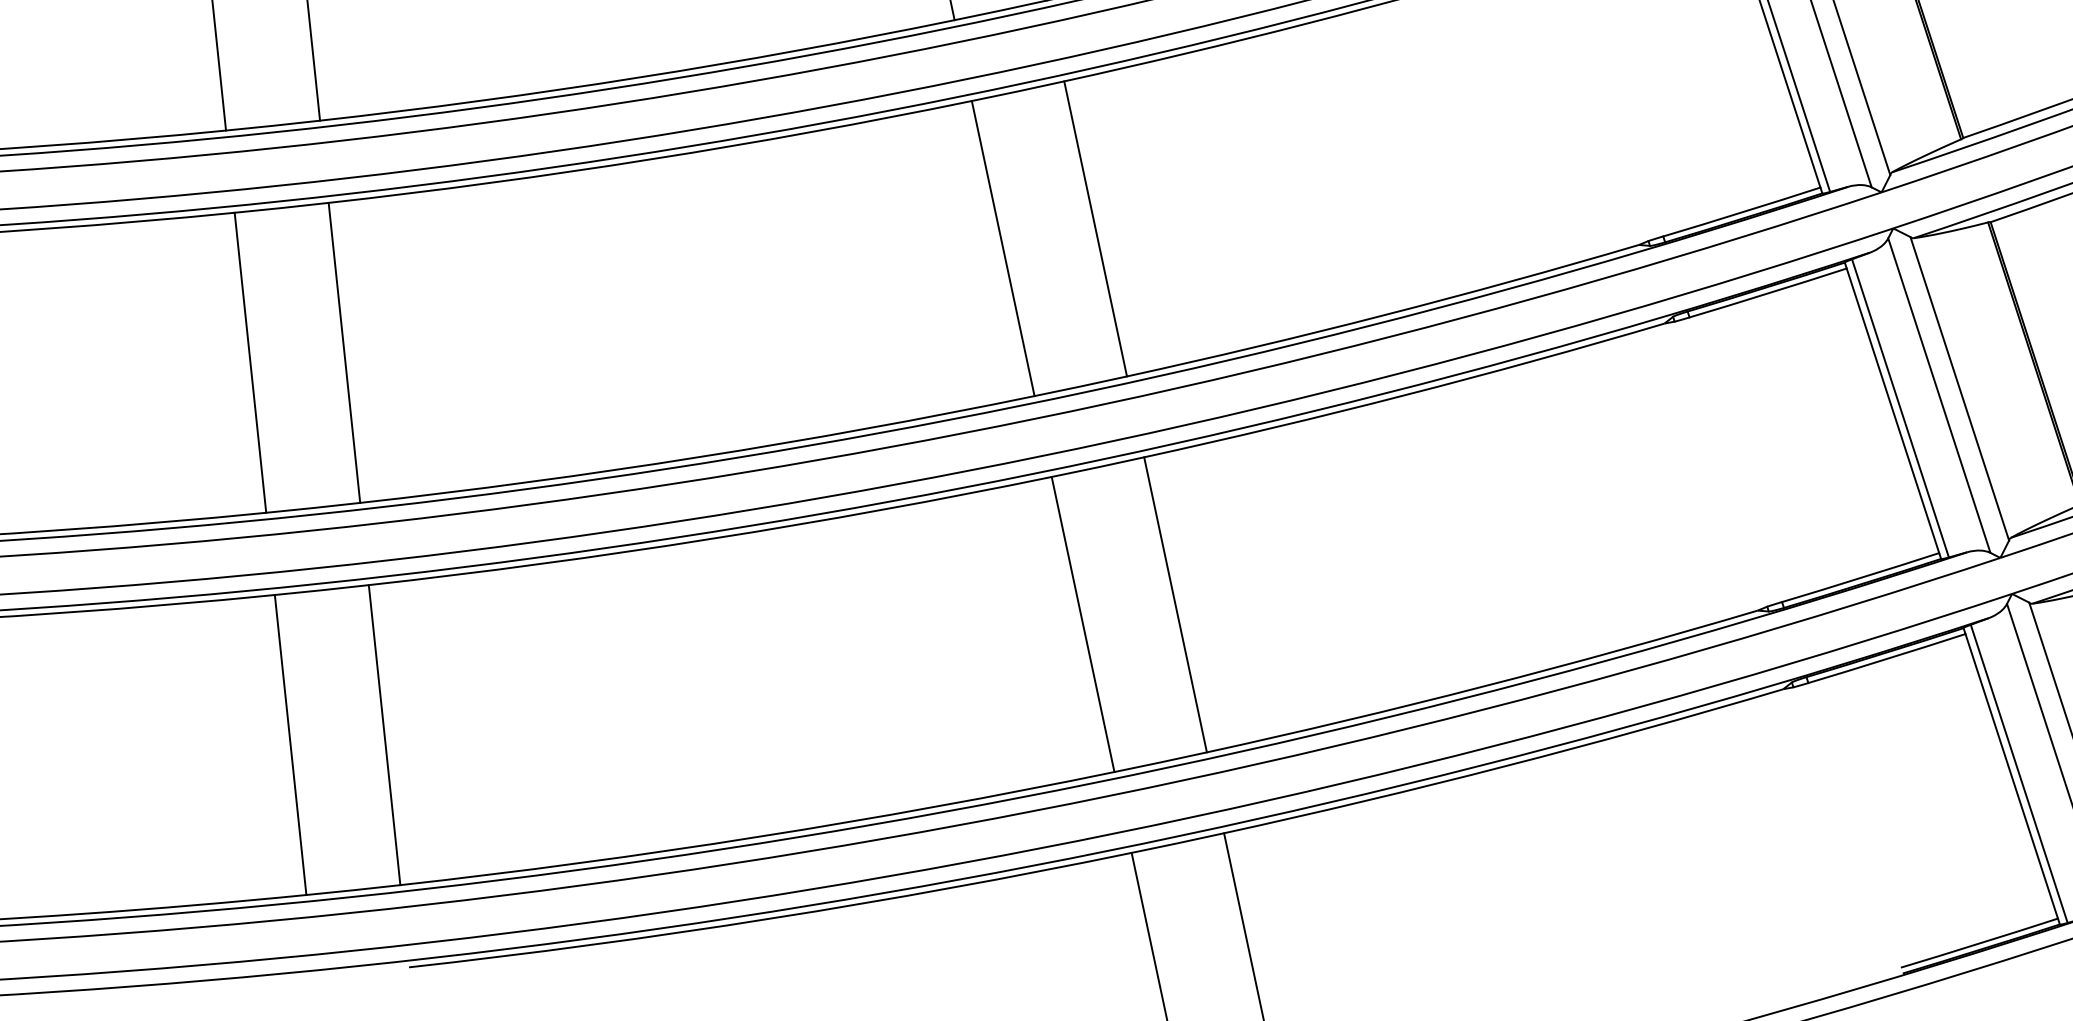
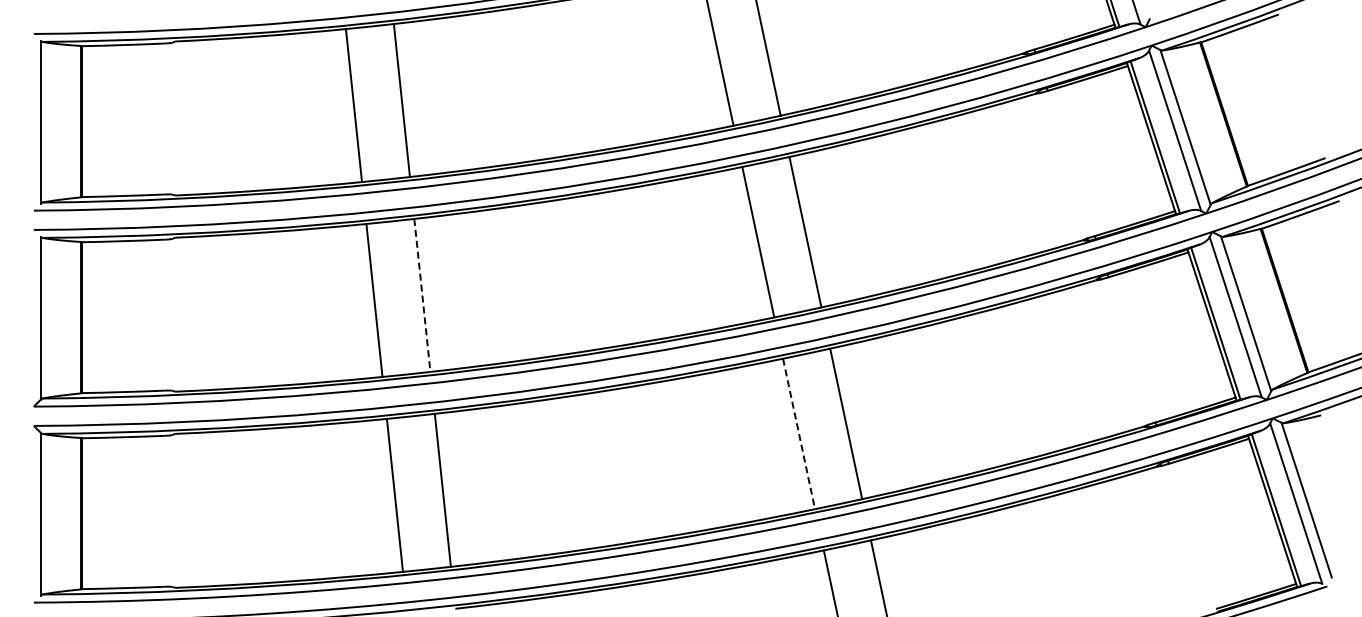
line: (344, 352) -> (422, 295), solid -> dashed
line: (1083, 623) -> (799, 433), solid -> dashed

